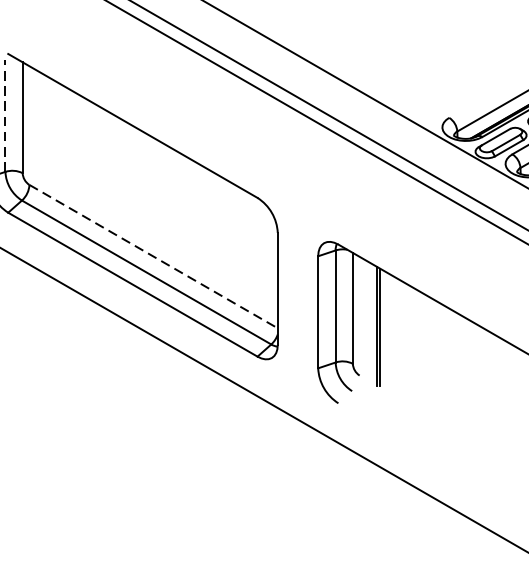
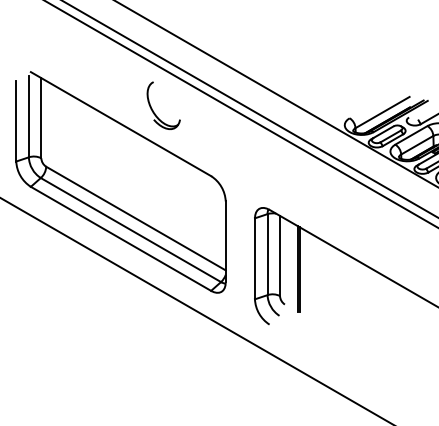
part: (179, 108) -> (154, 111), added
line: (4, 115) -> (28, 116), dashed -> solid
line: (154, 256) -> (136, 218), dashed -> solid

